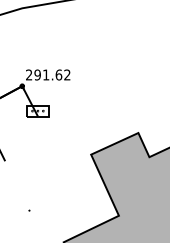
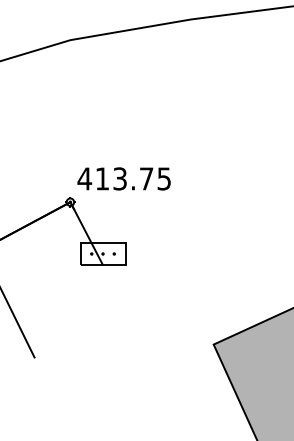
text: (47, 74) -> (122, 177), 291.62 -> 413.75

